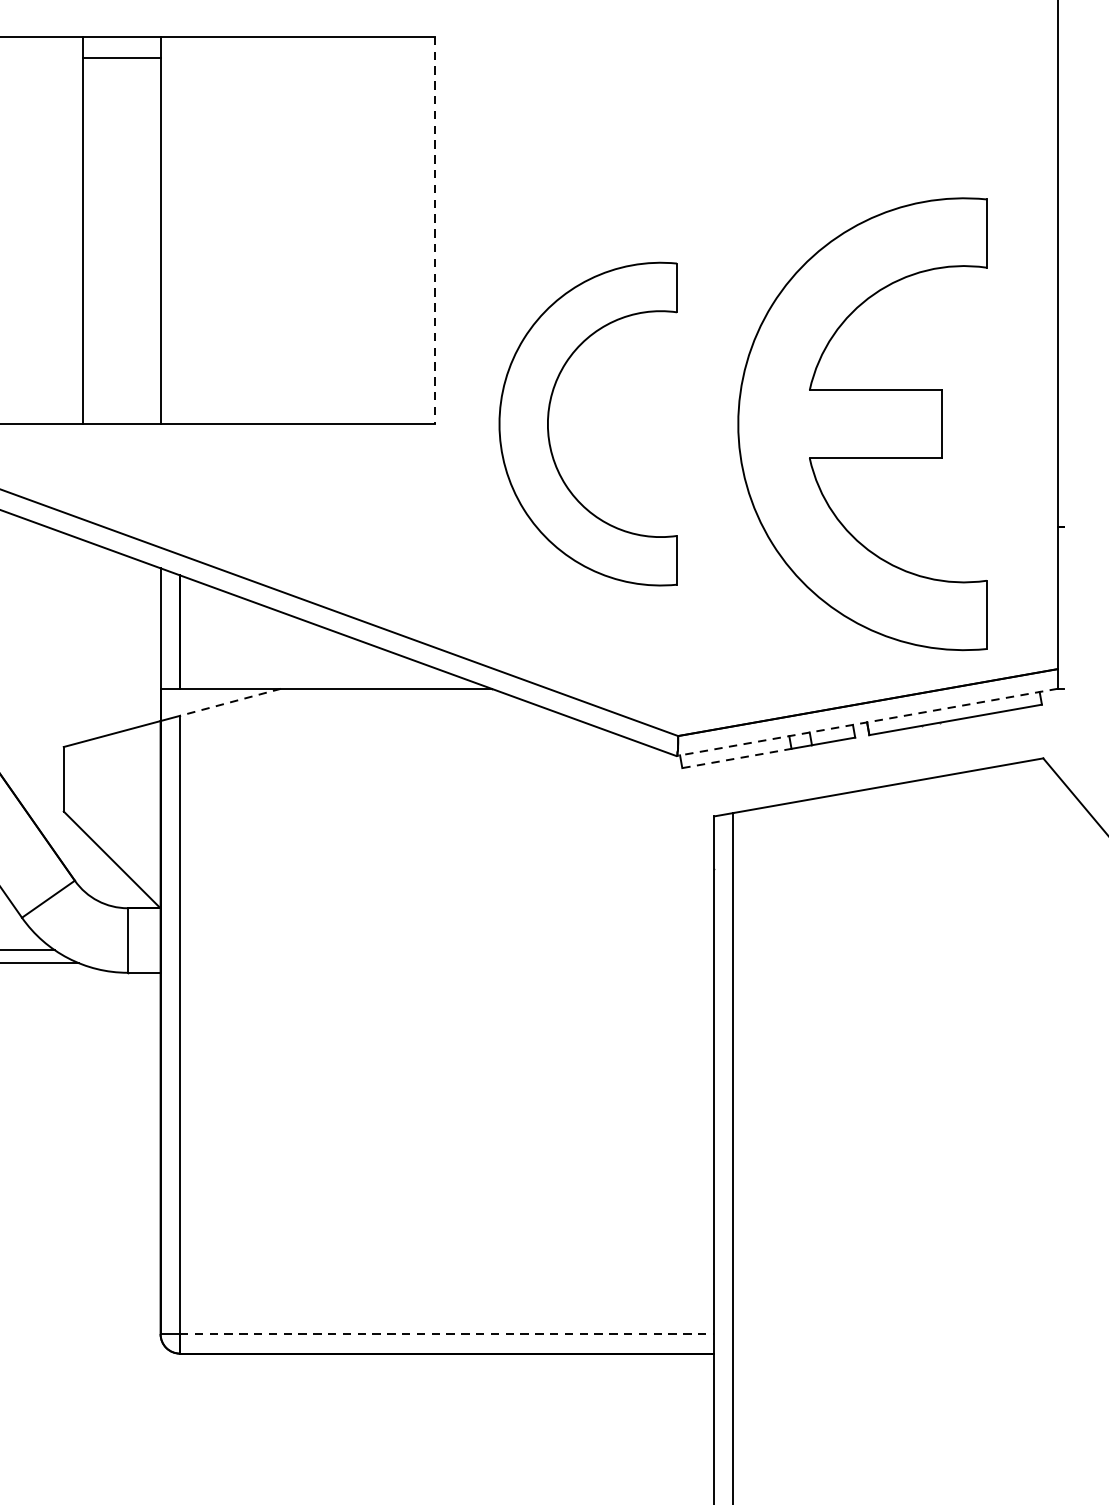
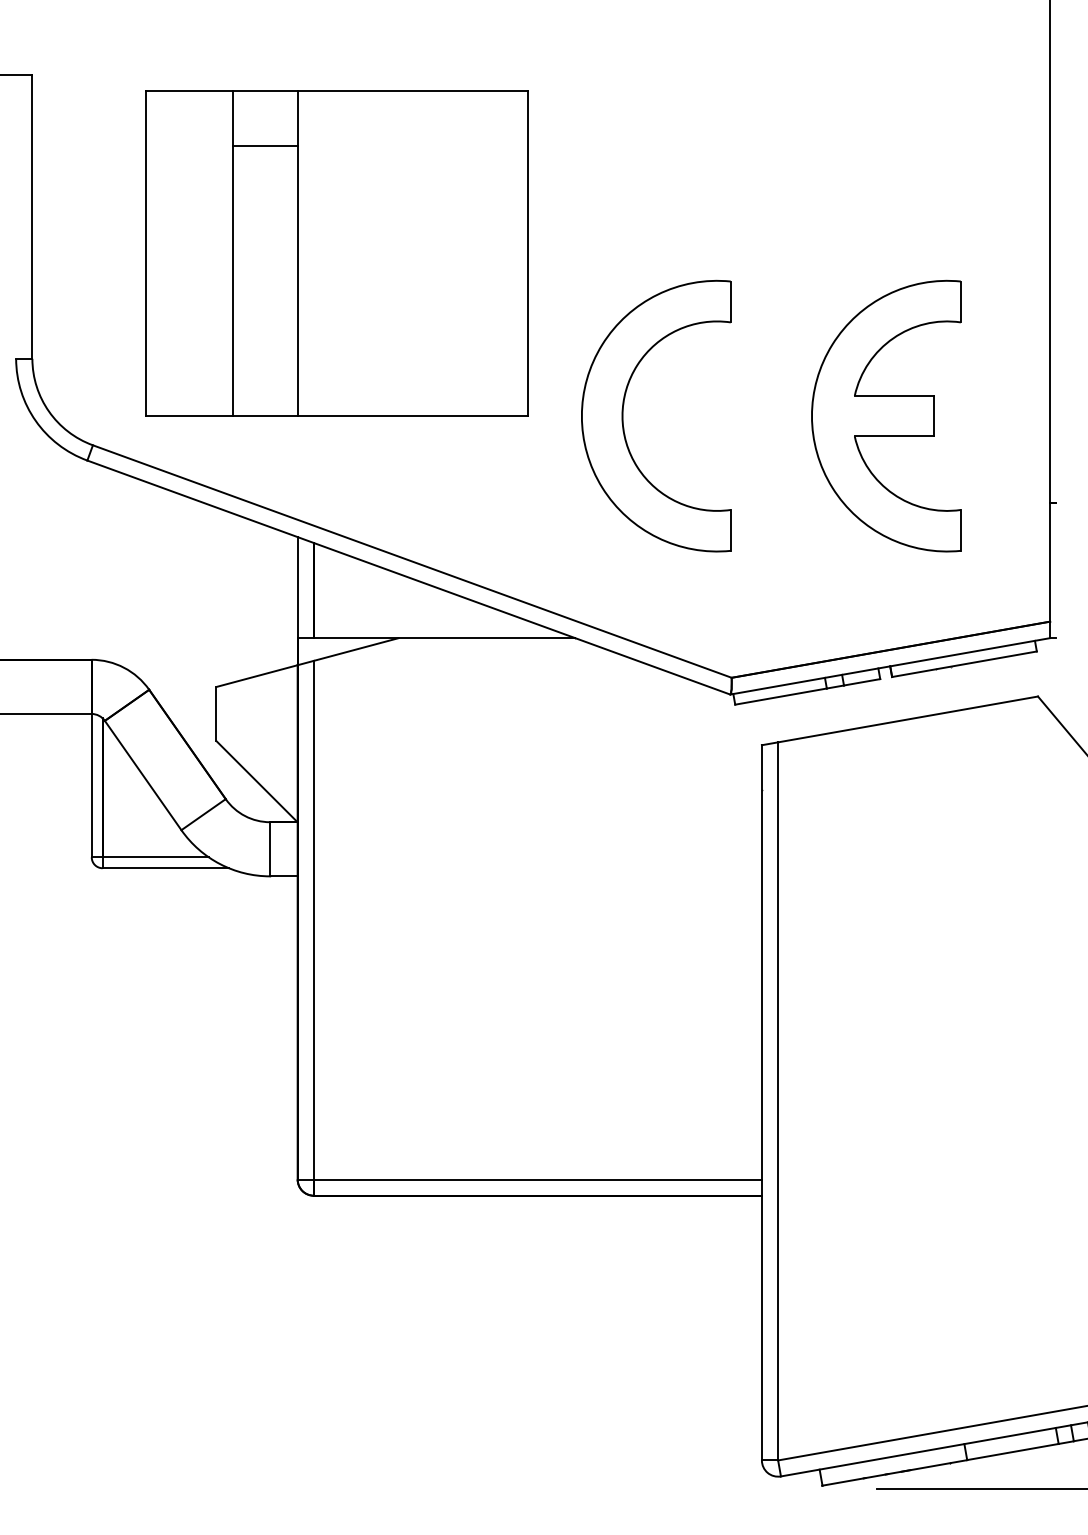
line: (121, 58) -> (264, 145), moved
line: (434, 231) -> (527, 254), dashed -> solid
part: (862, 423) -> (886, 415), size x0.71
line: (230, 702) -> (356, 649), dashed -> solid
line: (866, 722) -> (889, 666), dashed -> solid
line: (737, 758) -> (781, 696), dashed -> solid
line: (446, 1334) -> (537, 1179), dashed -> solid

